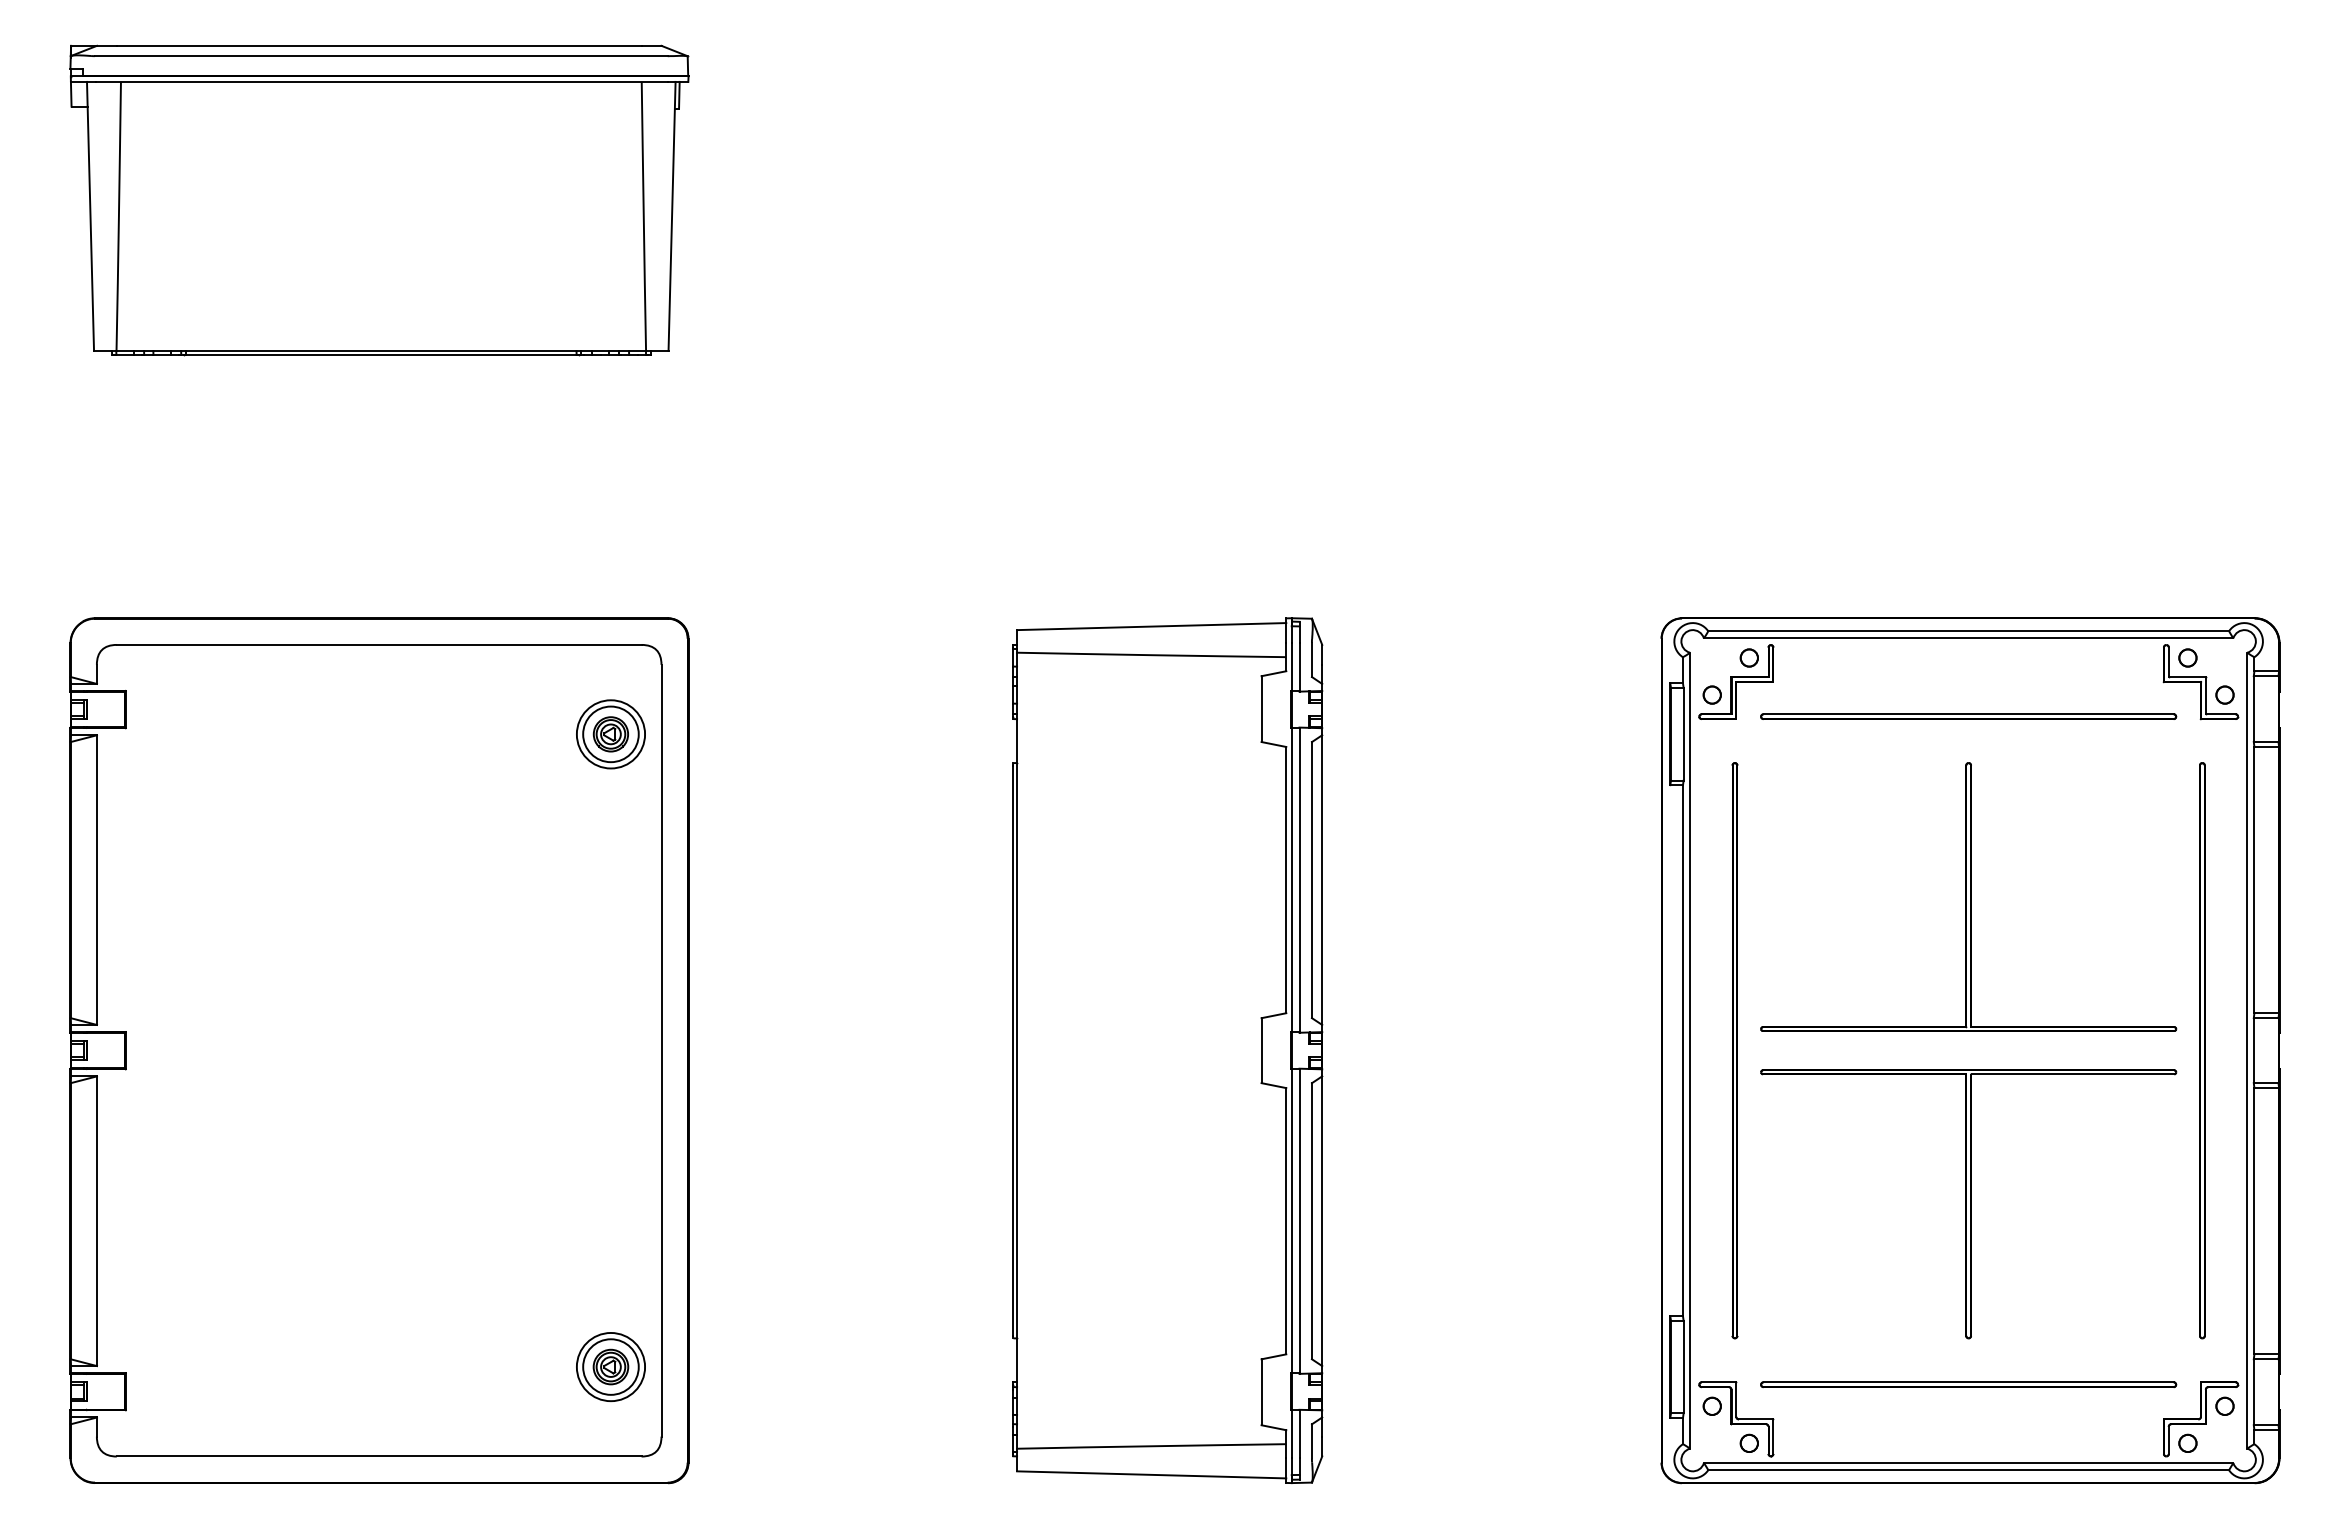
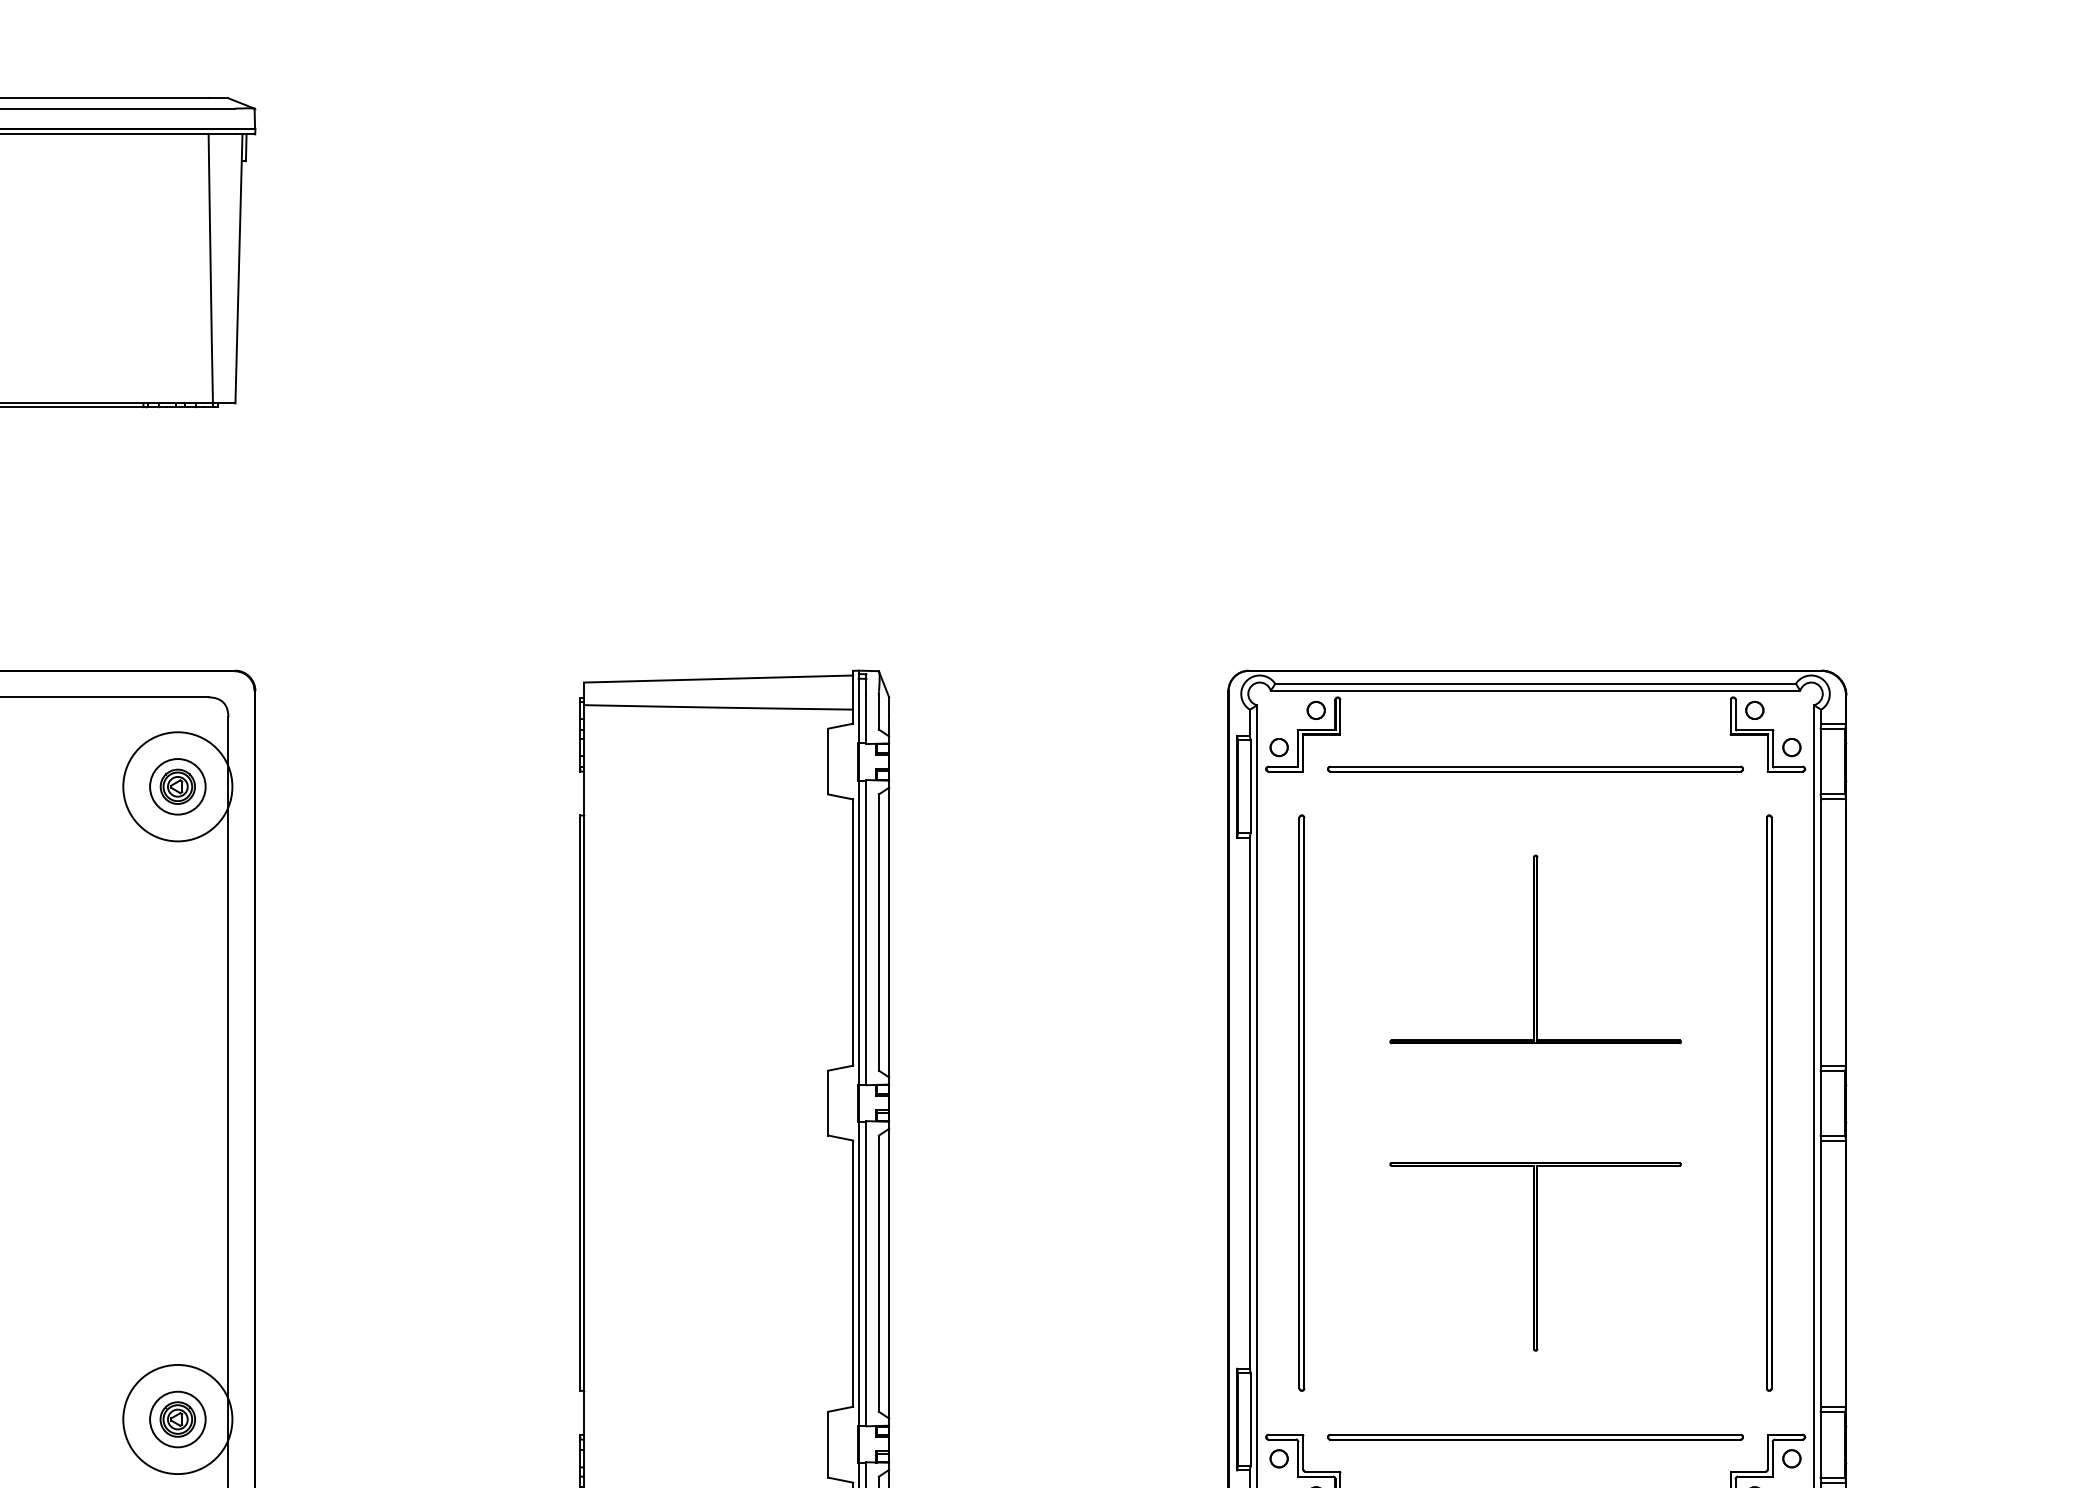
circle: (610, 734) -> (177, 786), size x1.6
part: (1968, 896) -> (1535, 948), size x0.7
part: (1968, 1204) -> (1535, 1256), size x0.7
circle: (610, 1366) -> (177, 1418), size x1.6

